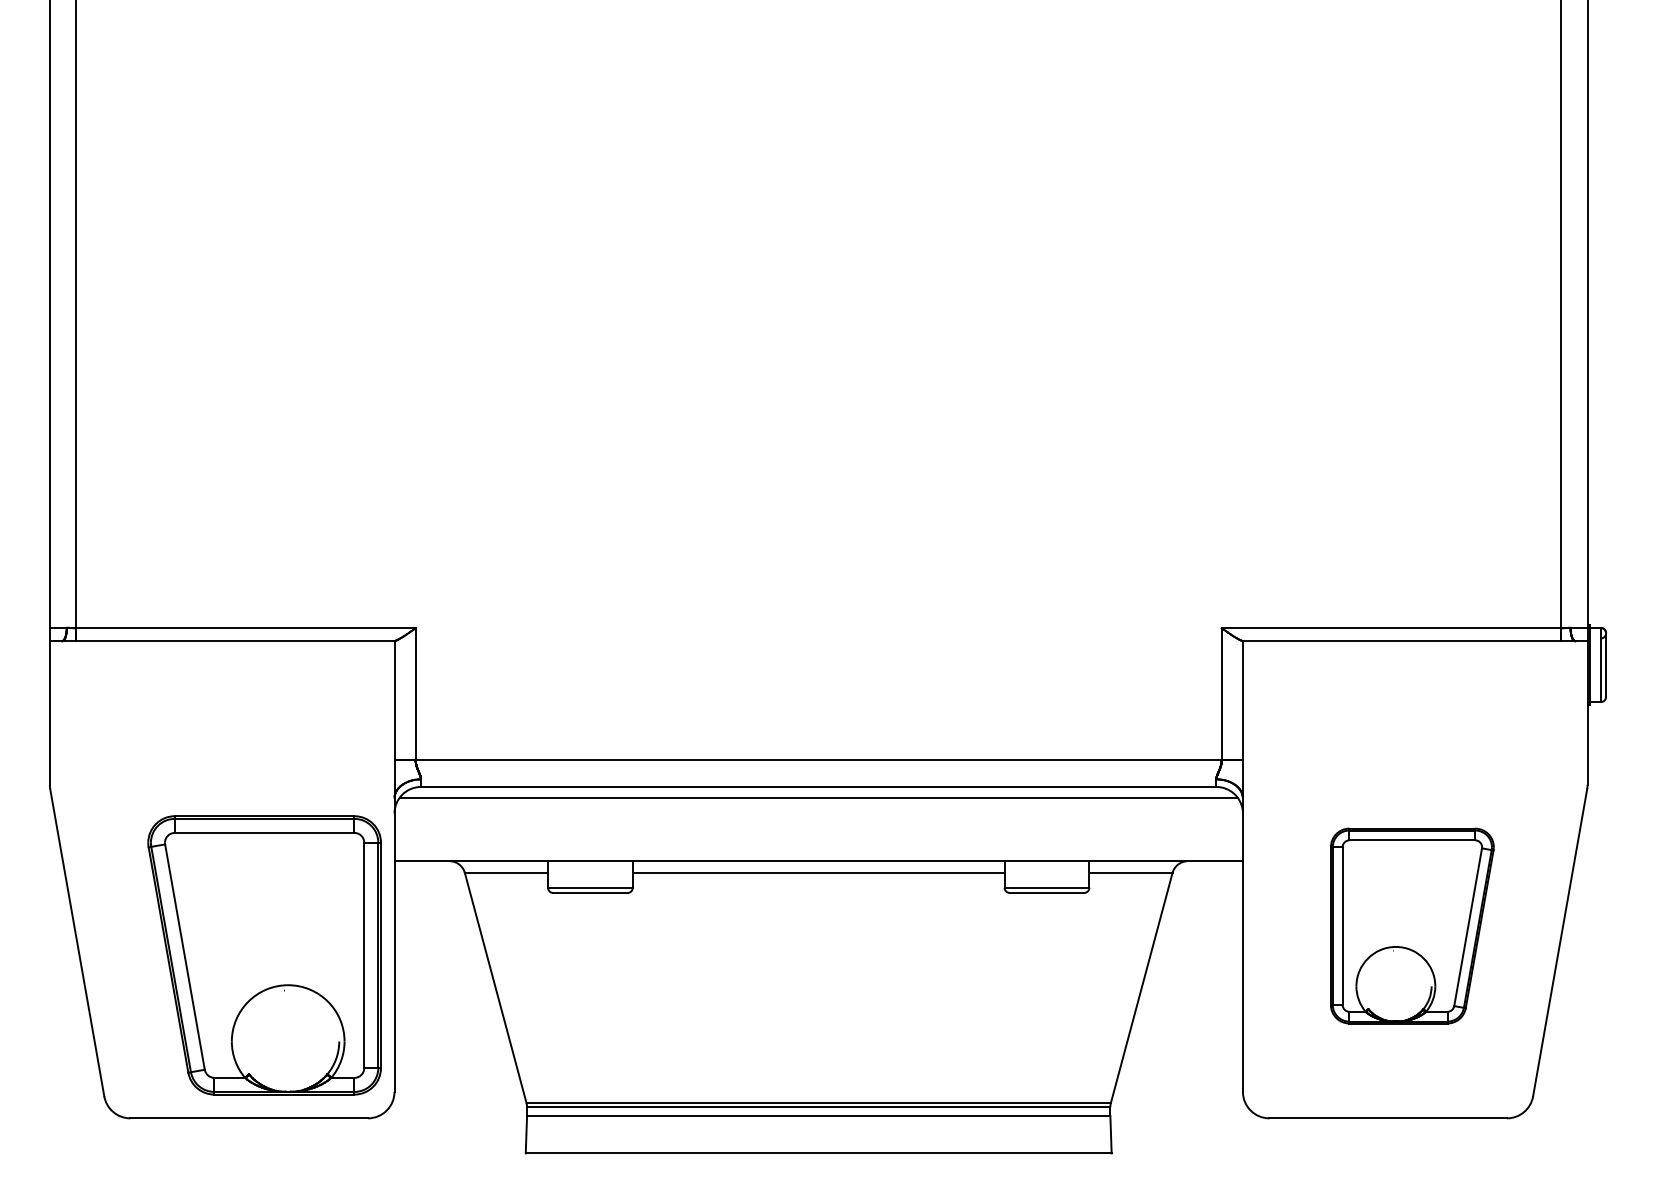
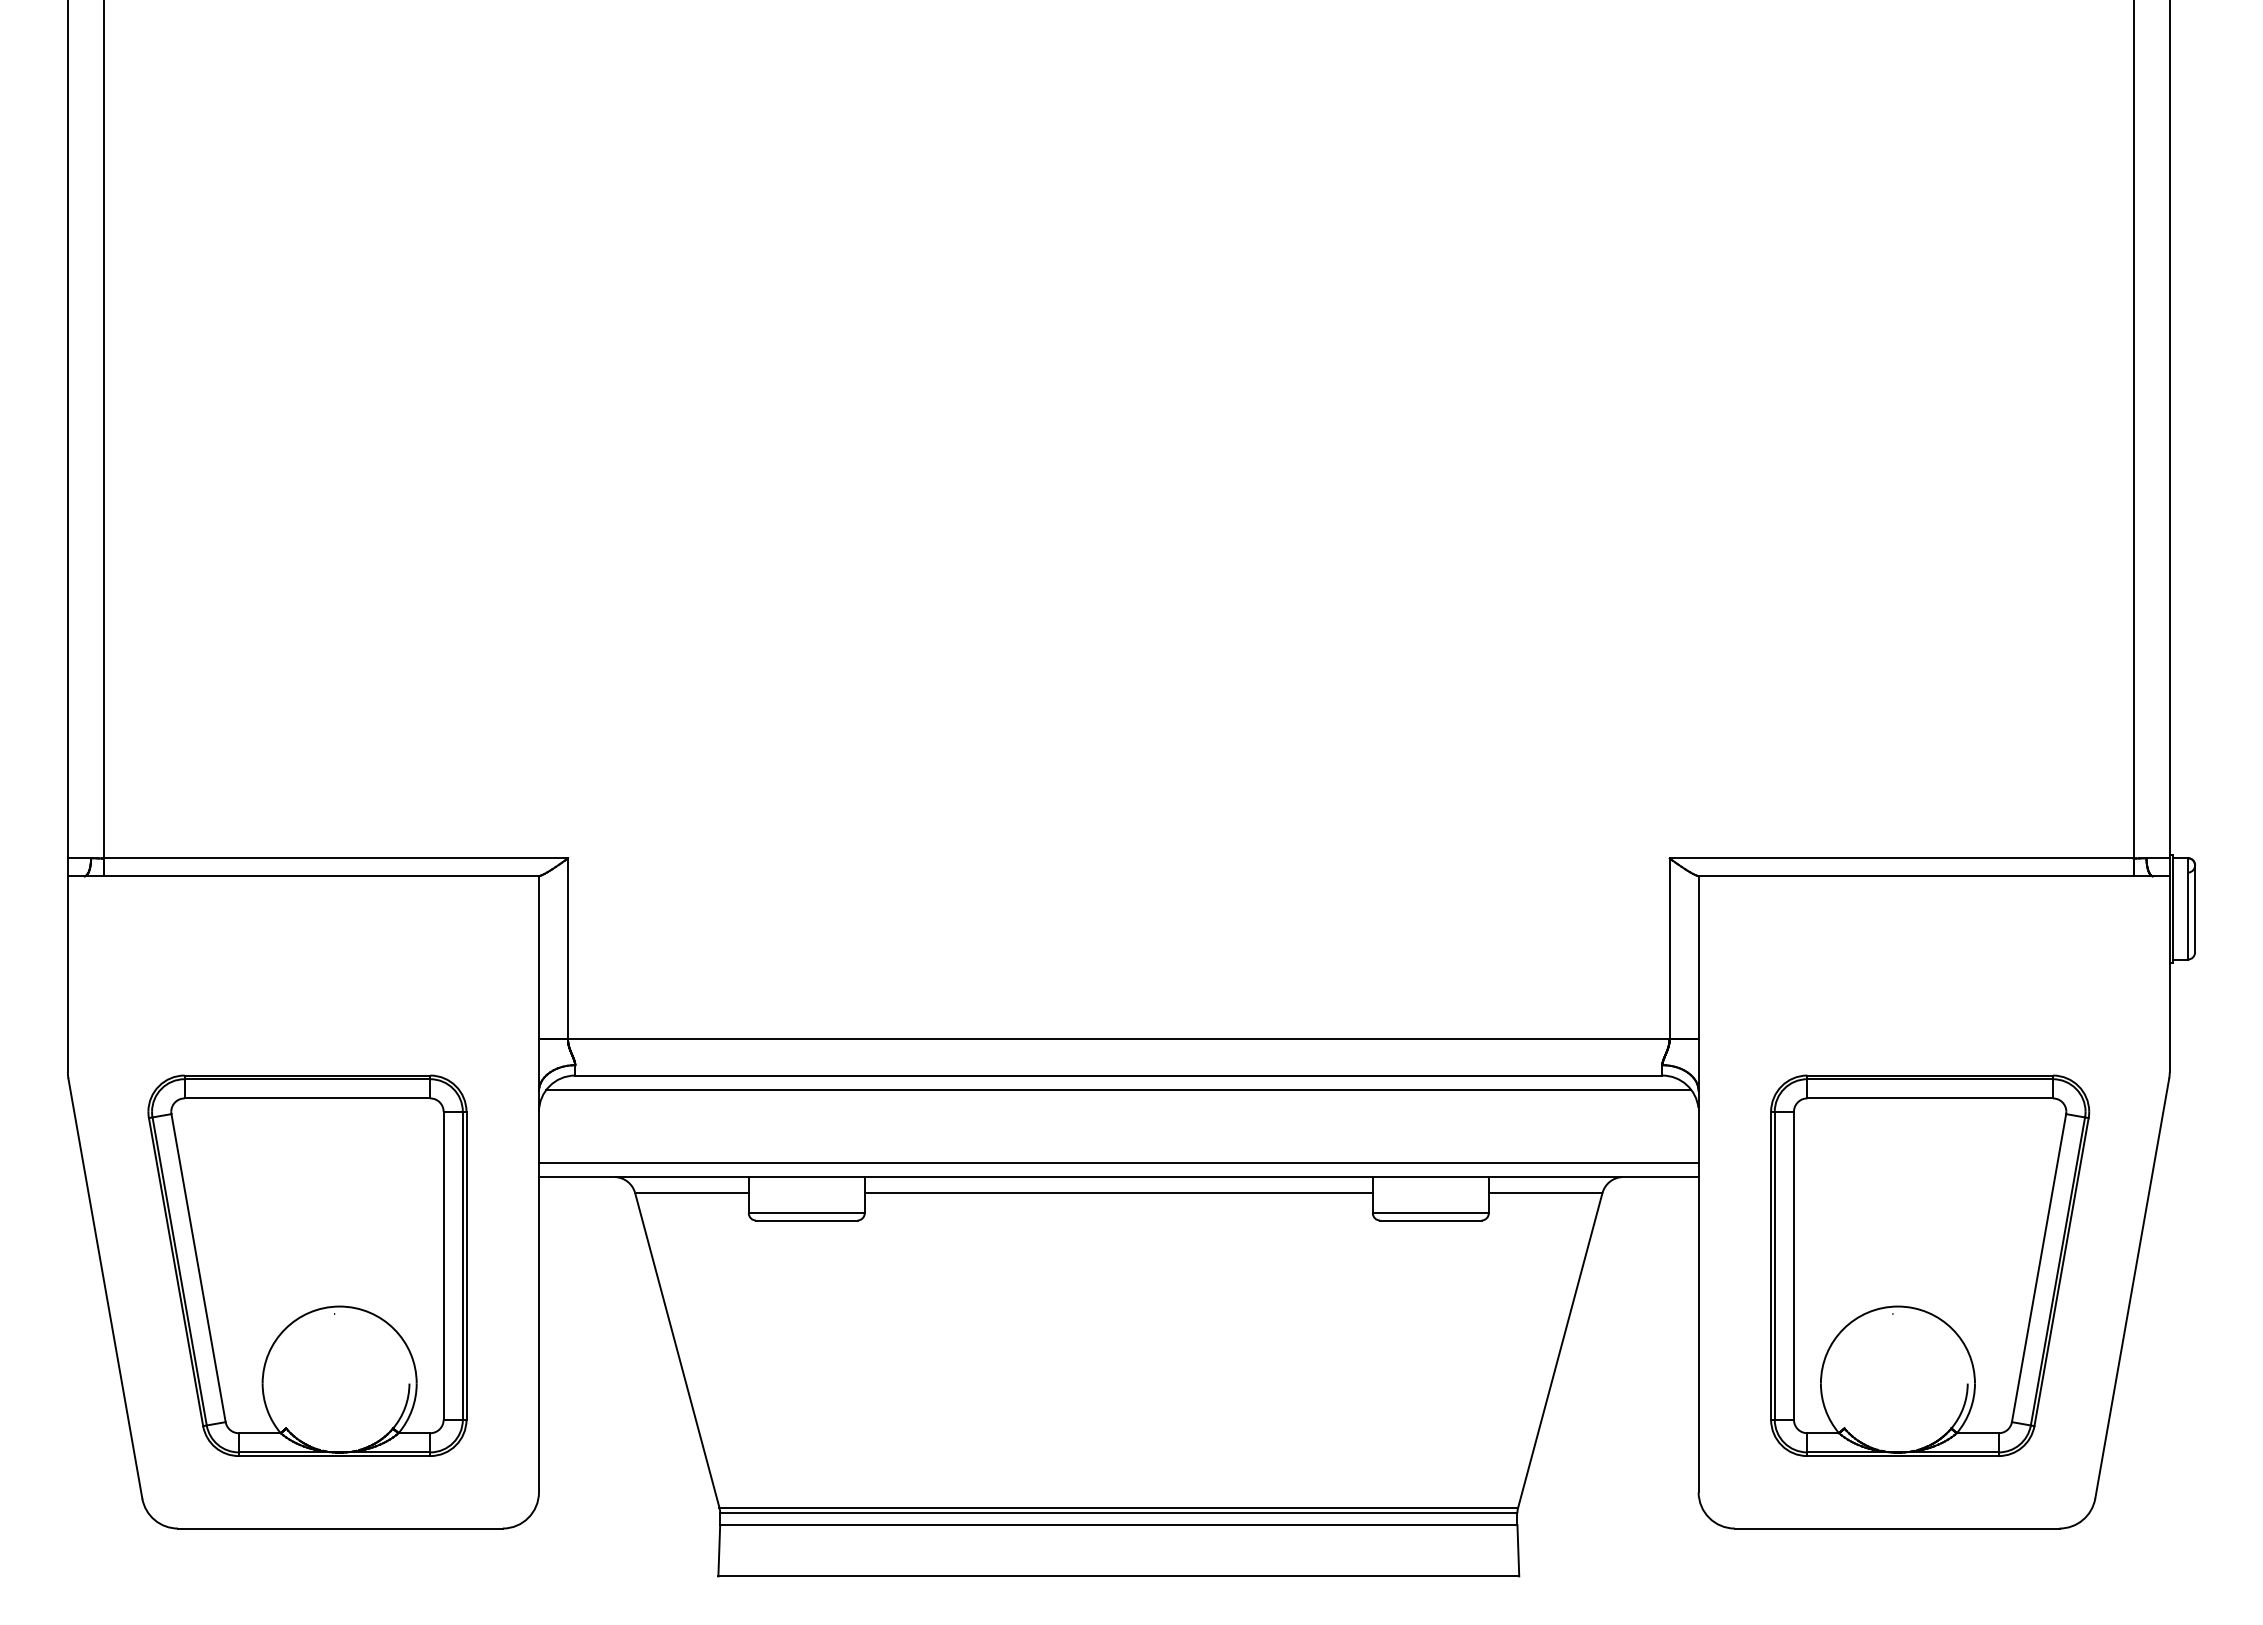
line: (818, 851) -> (1118, 1163), added
part: (1412, 925) -> (1930, 1265), size x1.43
part: (264, 955) -> (307, 1265), moved

